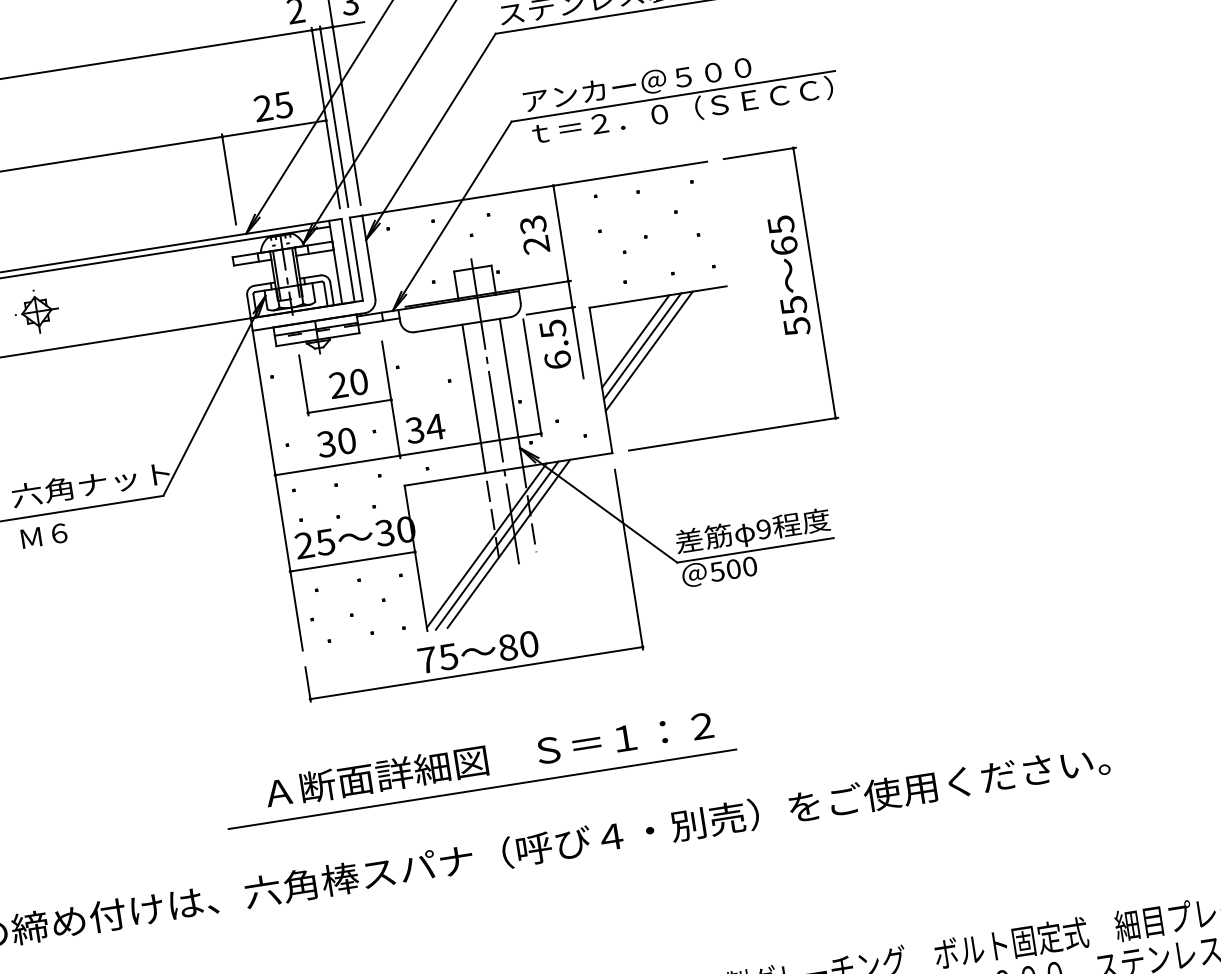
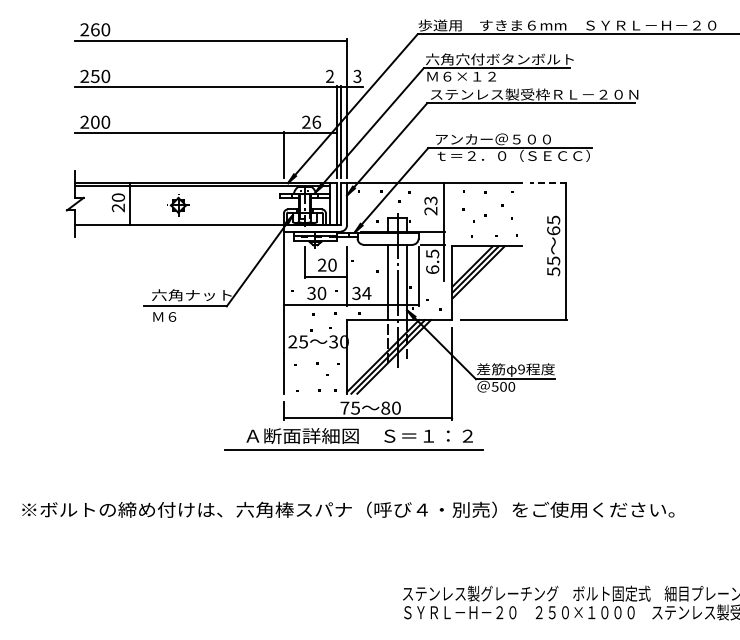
text: (283, 103) -> (316, 121), 25 -> 26
line: (759, 154) -> (548, 183), solid -> dashed
line: (352, 561) -> (315, 353), removed
part: (478, 768) -> (353, 439), moved

